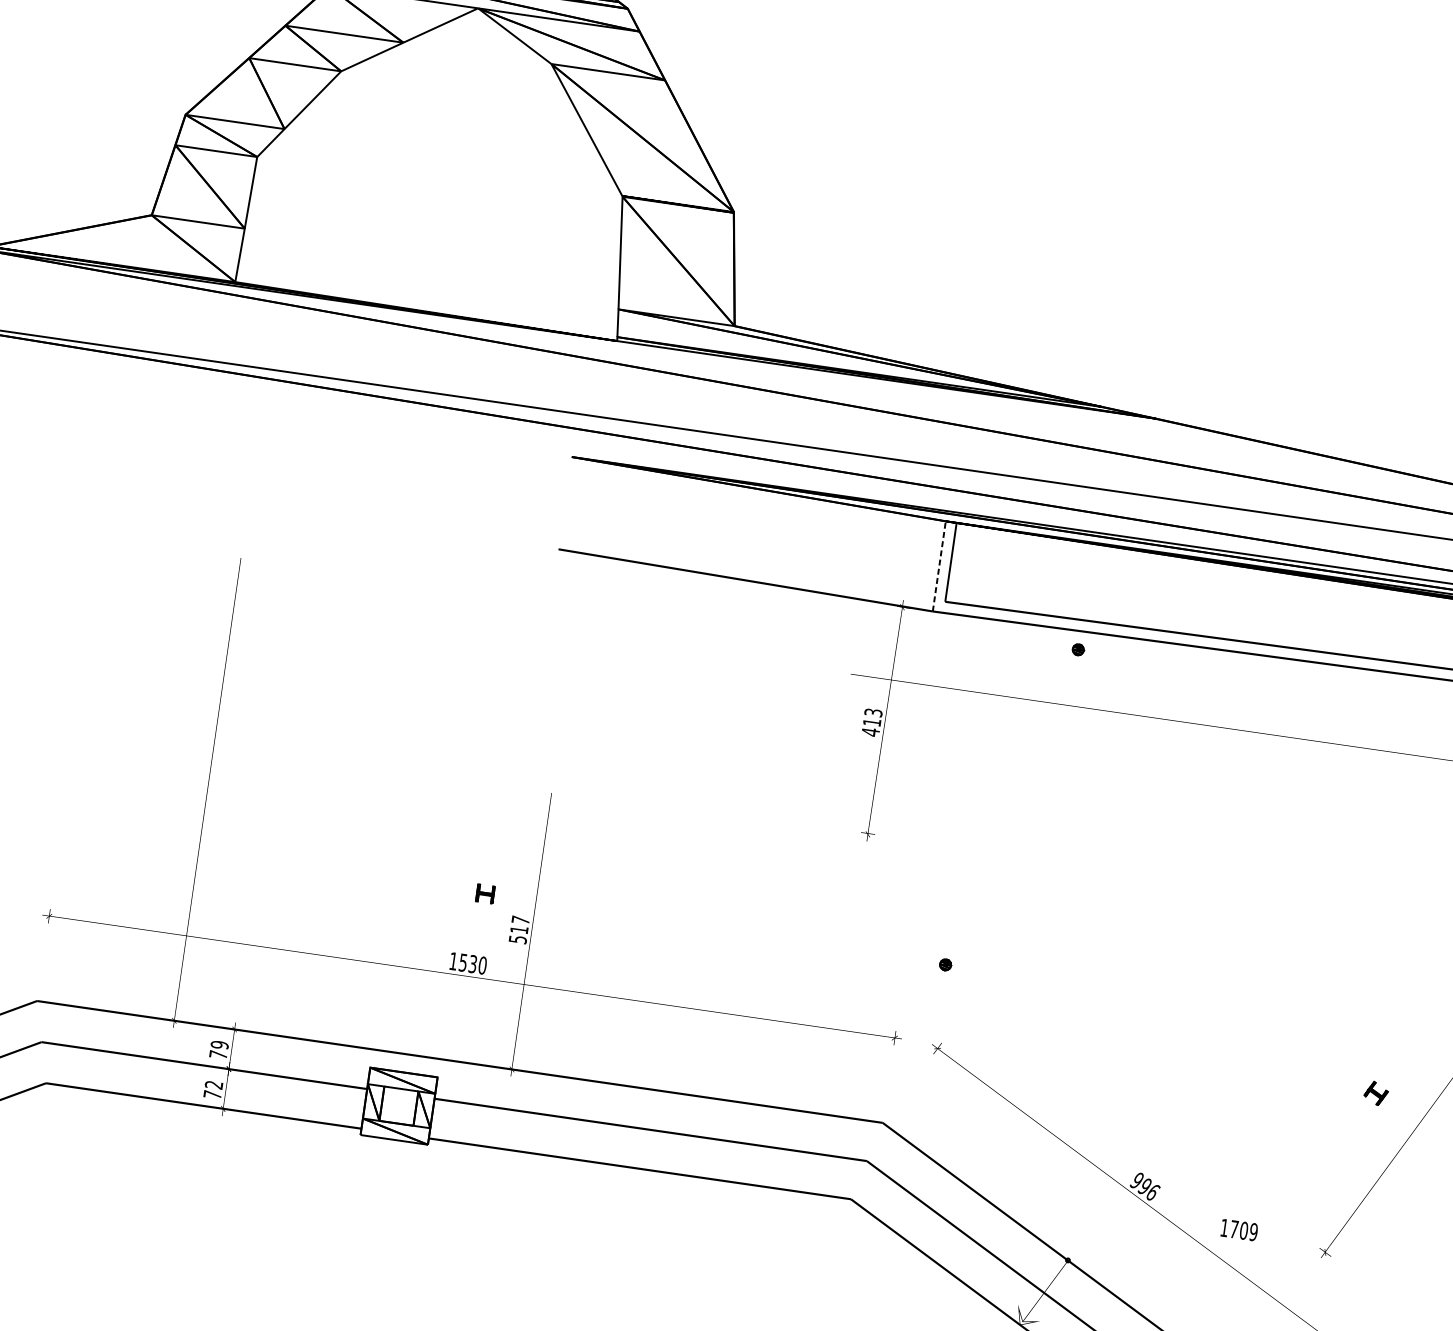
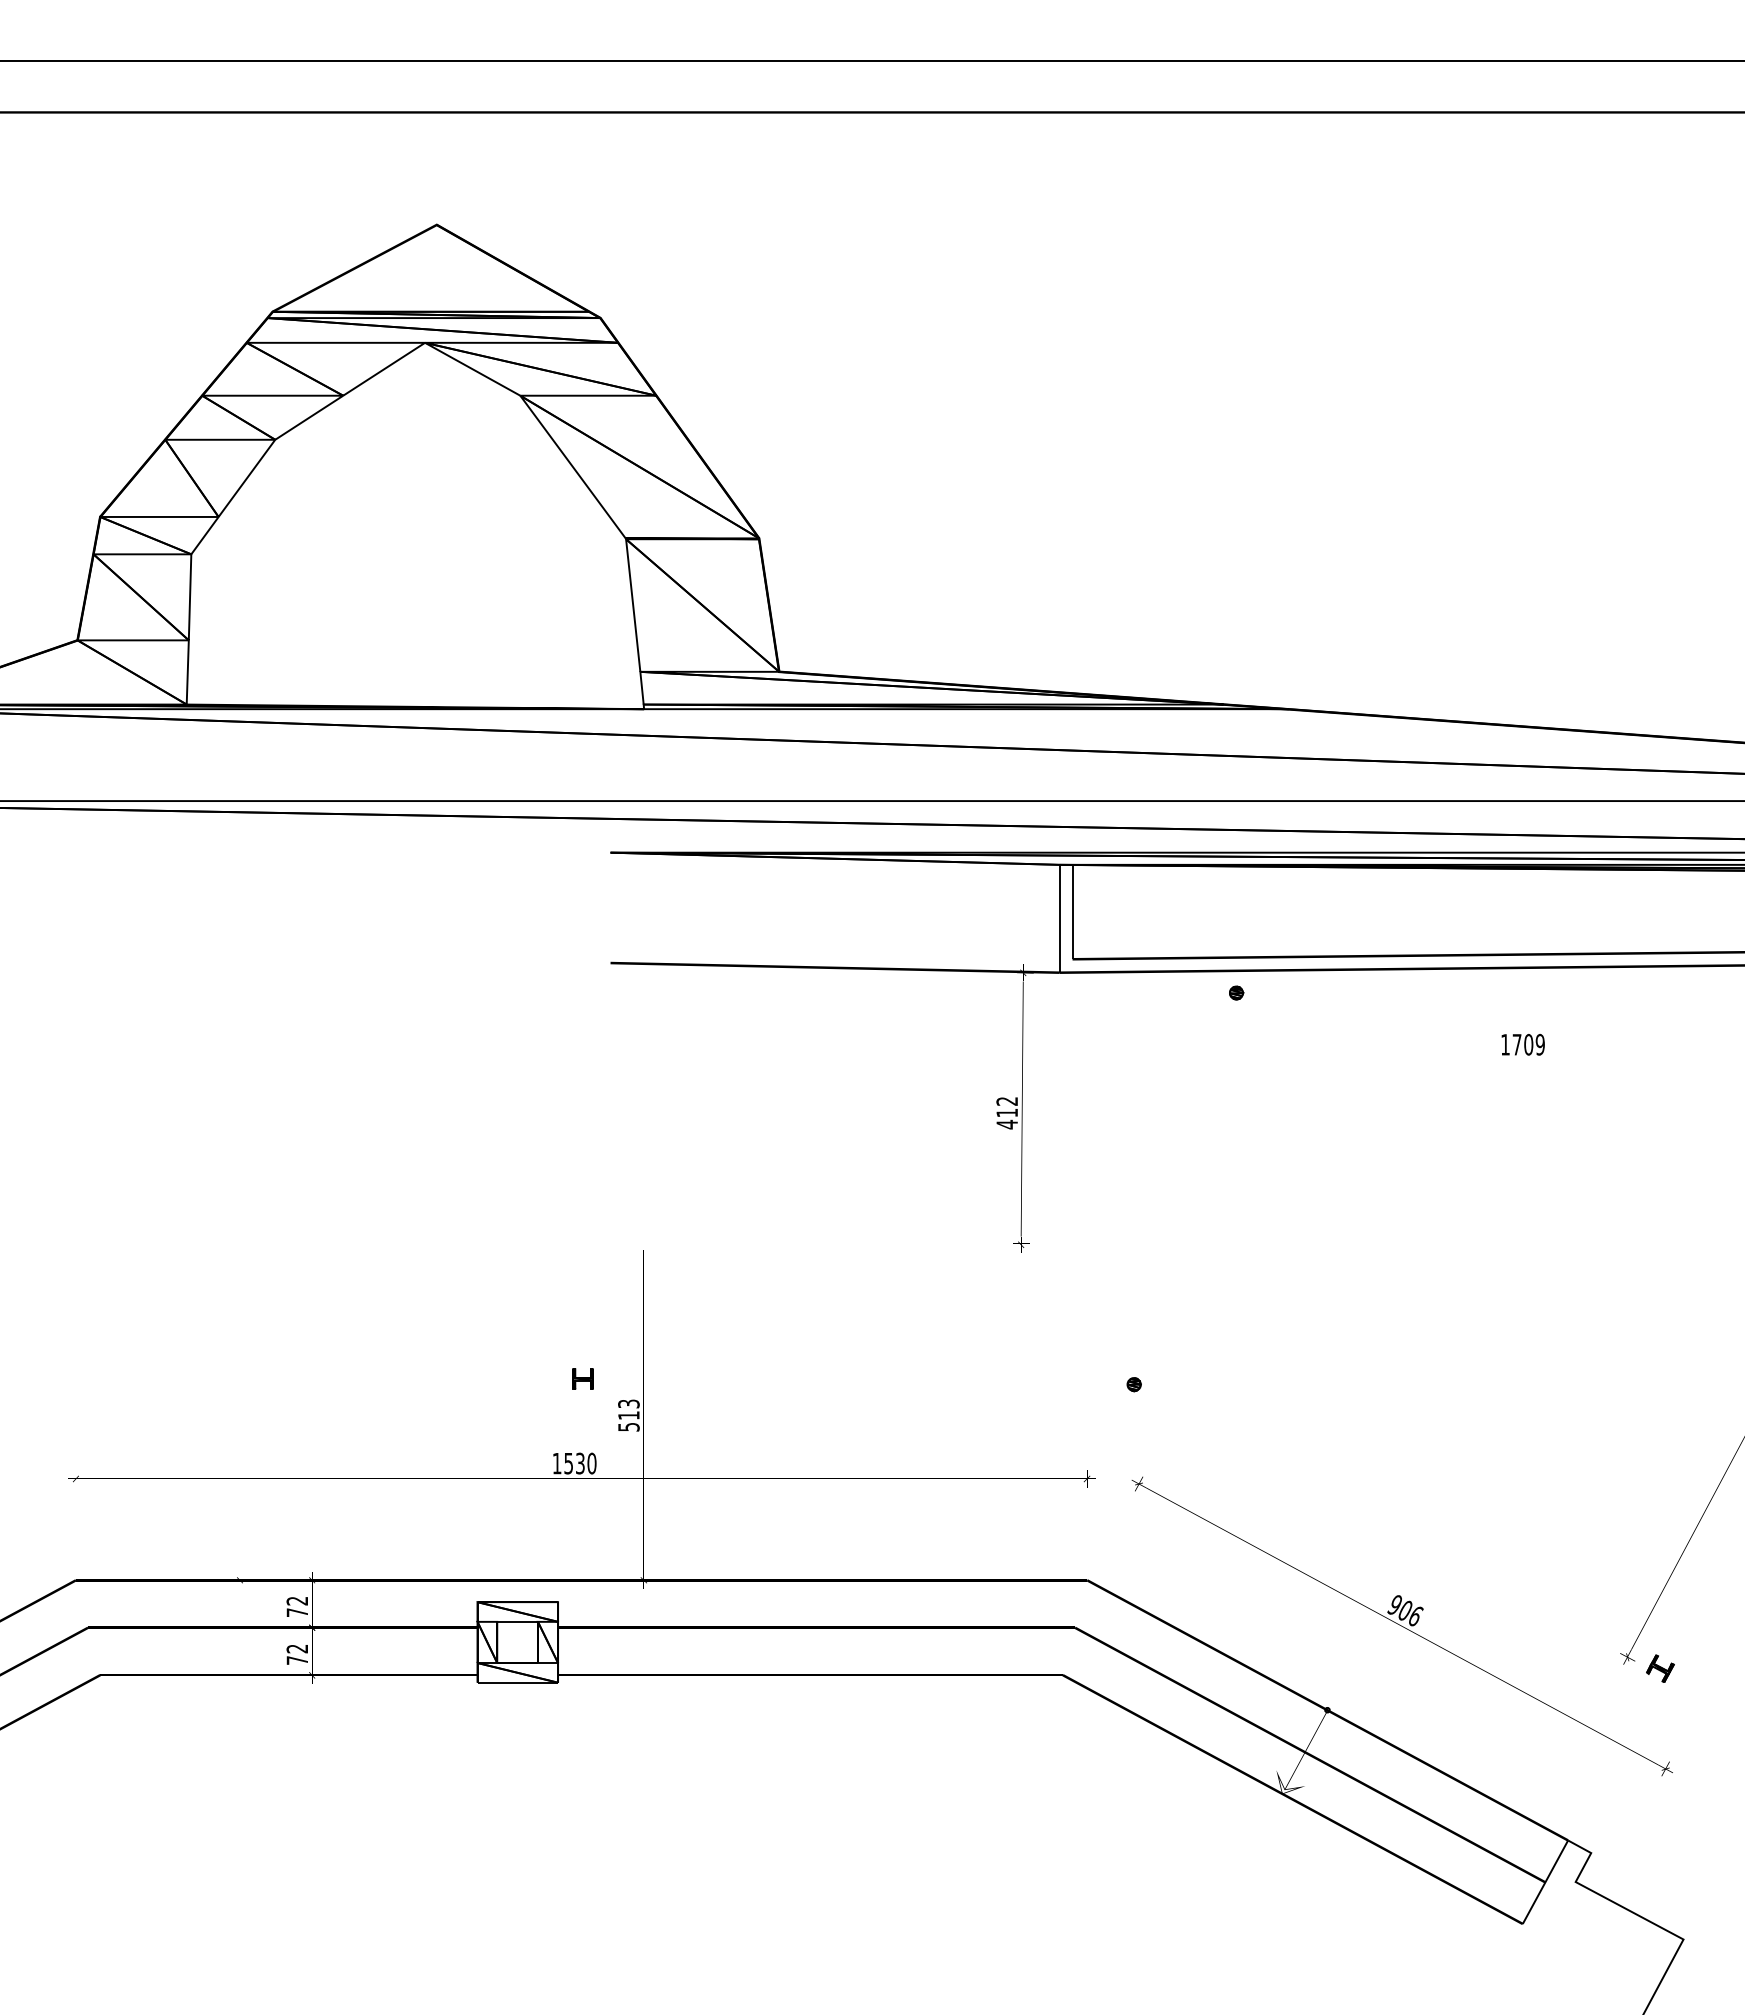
line: (939, 566) -> (1059, 918), dashed -> solid
text: (873, 712) -> (1007, 1101), 413 -> 412
text: (520, 919) -> (628, 1403), 517 -> 513
text: (219, 1044) -> (297, 1600), 79 -> 72
part: (1376, 1093) -> (1660, 1668), moved
text: (1144, 1186) -> (1404, 1610), 996 -> 906
text: (1238, 1229) -> (1522, 1044), moved

